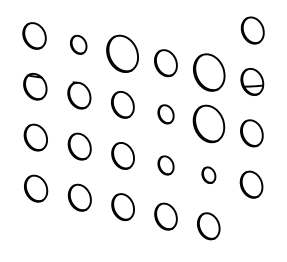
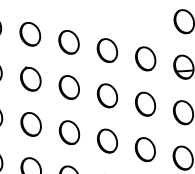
part: (78, 44) -> (30, 34), size x1.43
part: (122, 53) -> (69, 42), size x0.71
part: (208, 72) -> (145, 58), size x0.71
part: (165, 114) -> (107, 96), size x1.43
part: (208, 123) -> (145, 103), size x0.71
part: (165, 165) -> (107, 141), size x1.43
part: (208, 175) -> (145, 149), size x1.67

